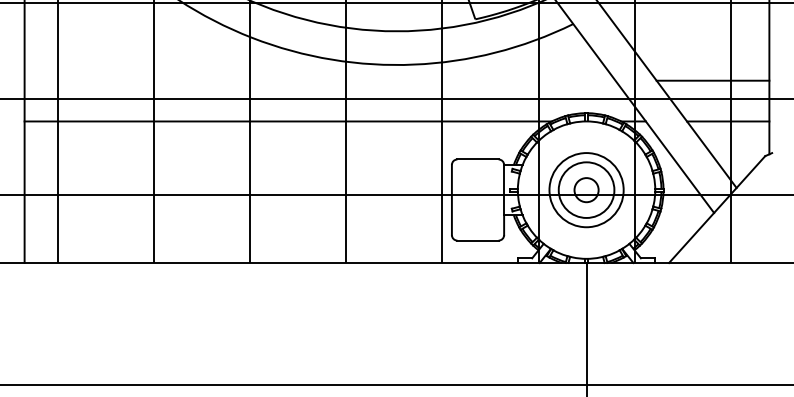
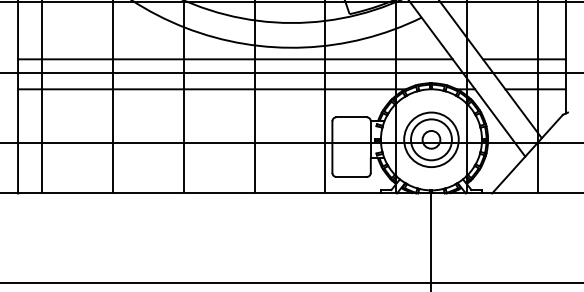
line: (320, 80) -> (235, 59), added

